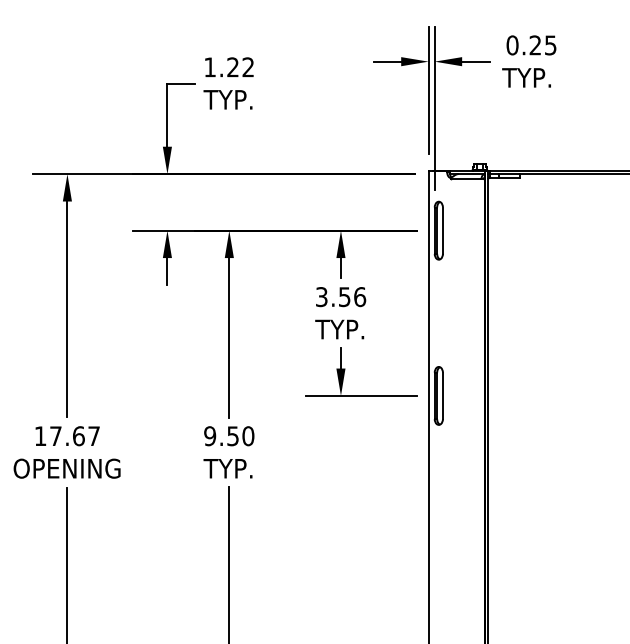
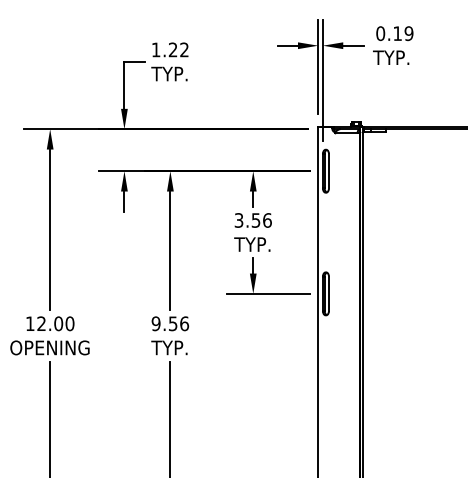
text: (543, 45) -> (403, 33), 0.25 -> 0.19
text: (74, 435) -> (55, 323), 17.67 -> 12.00
text: (248, 435) -> (184, 323), 9.50 -> 9.56

